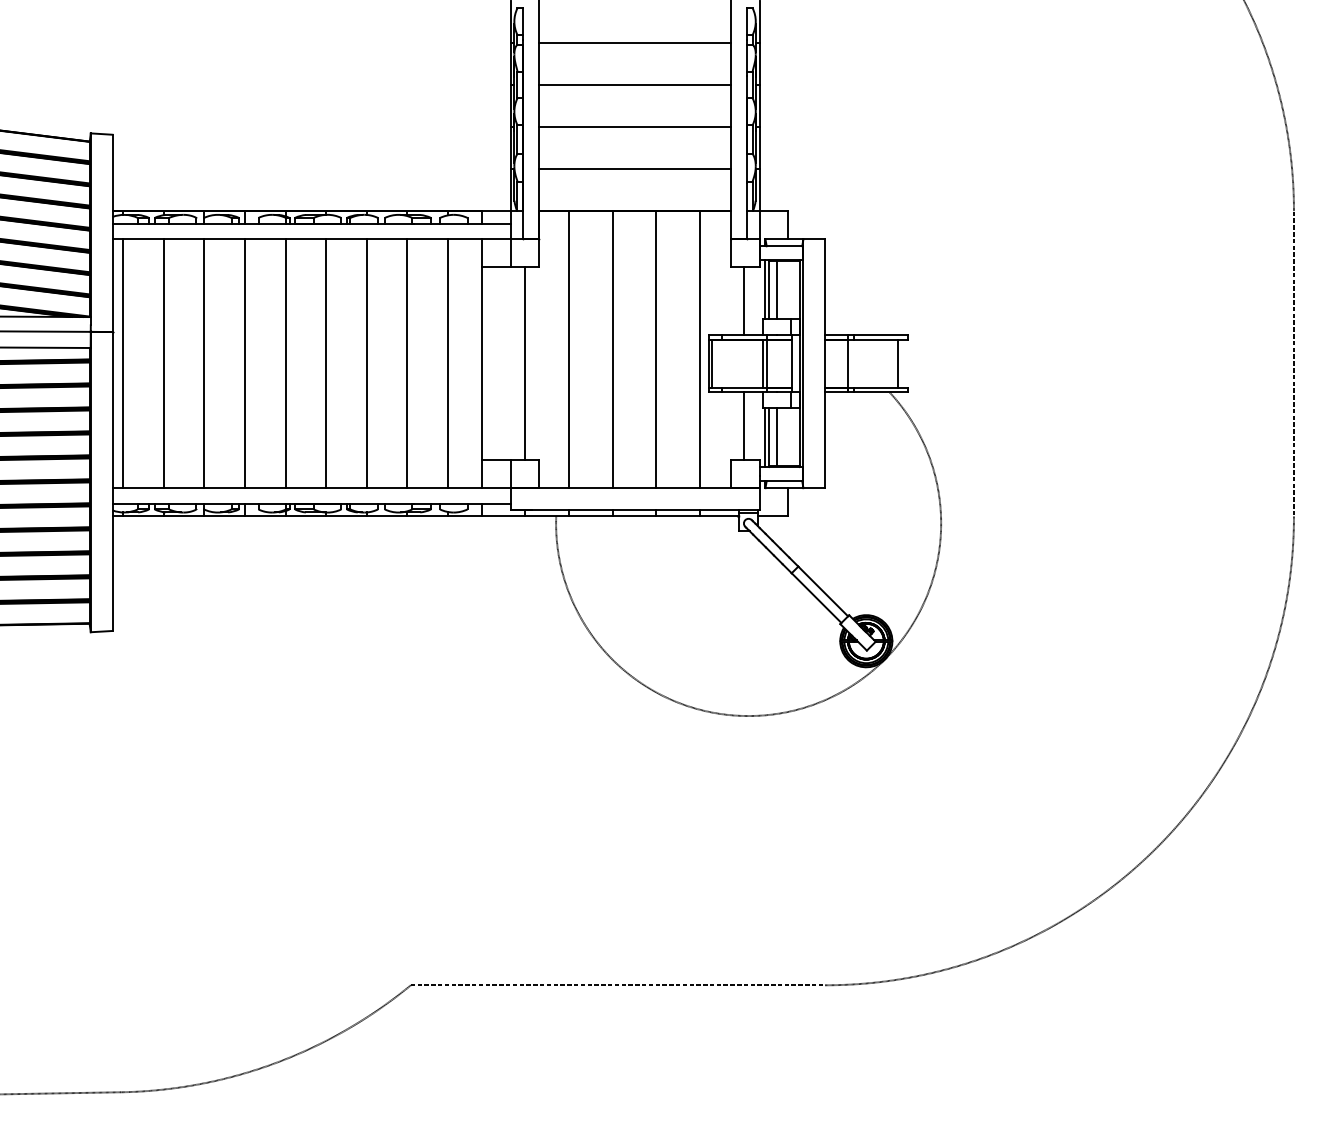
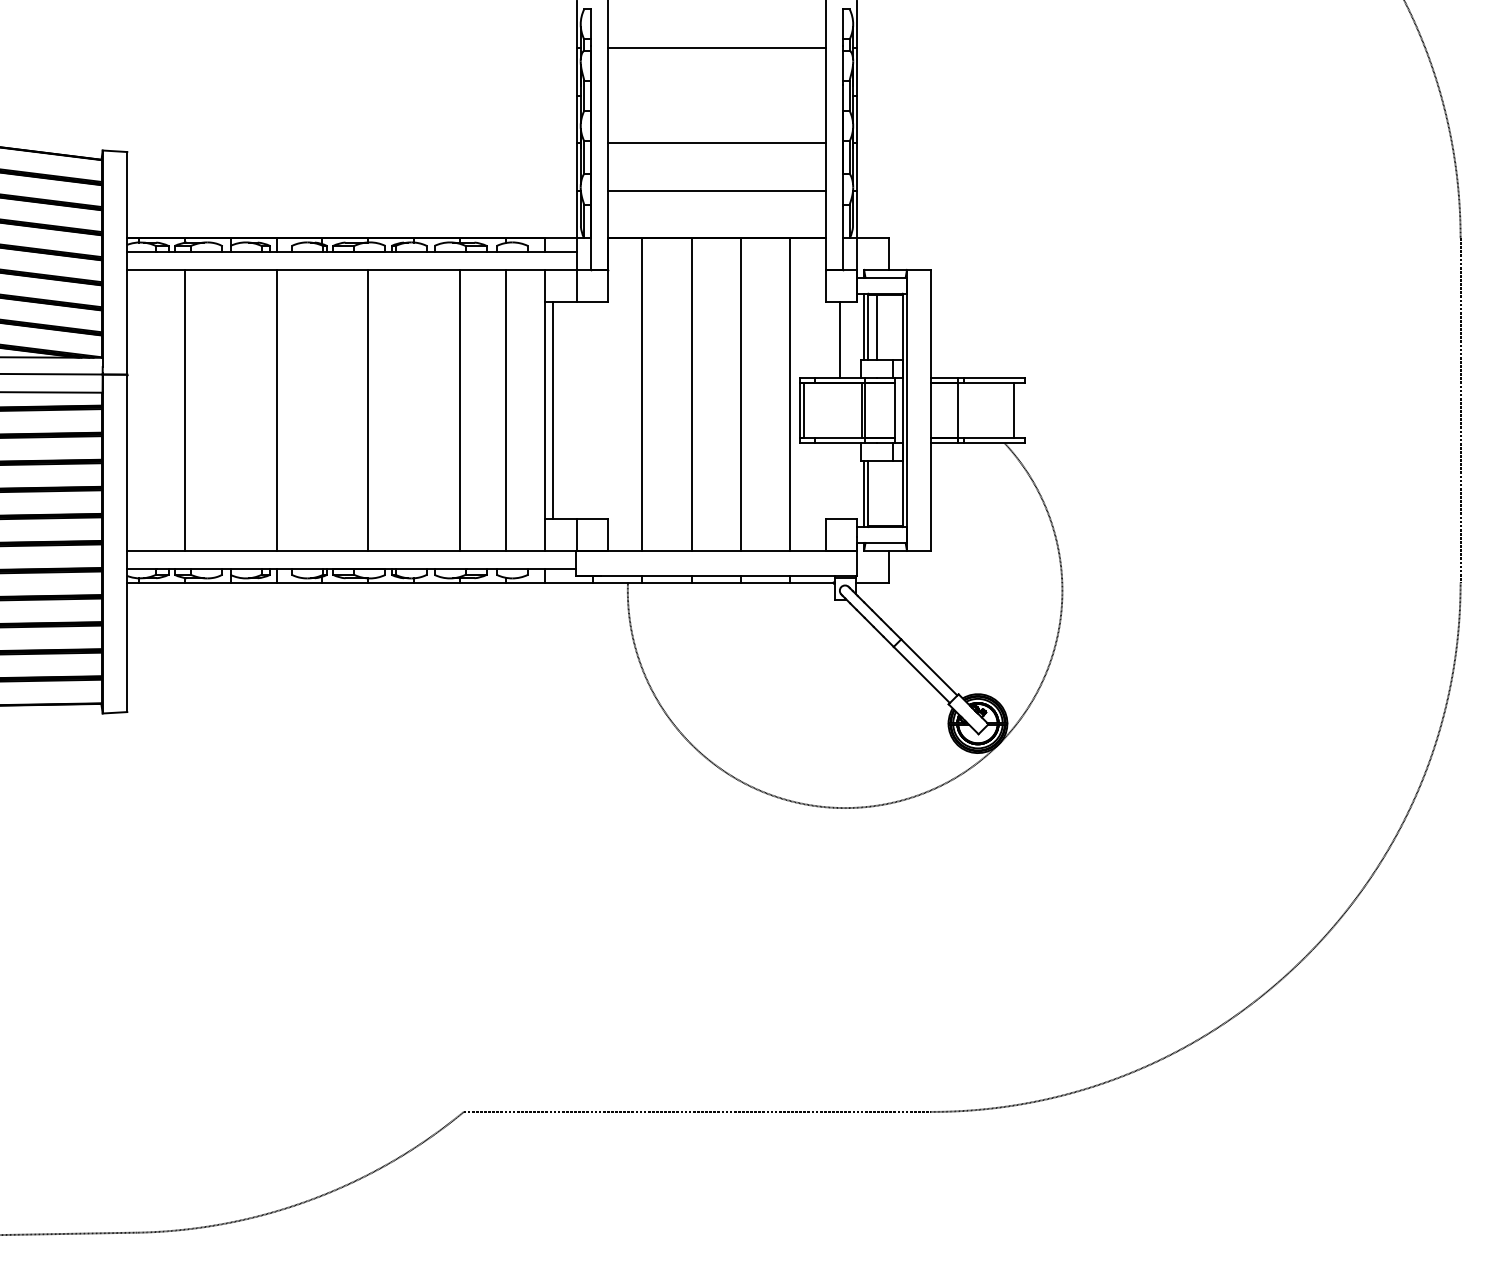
line: (634, 85) -> (716, 96), removed
line: (122, 363) -> (138, 410), removed
line: (204, 363) -> (231, 410), removed
line: (285, 363) -> (322, 410), removed
line: (366, 363) -> (413, 410), removed
line: (525, 363) -> (553, 410), moved
line: (743, 426) -> (839, 481), removed
line: (776, 437) -> (876, 493), removed

